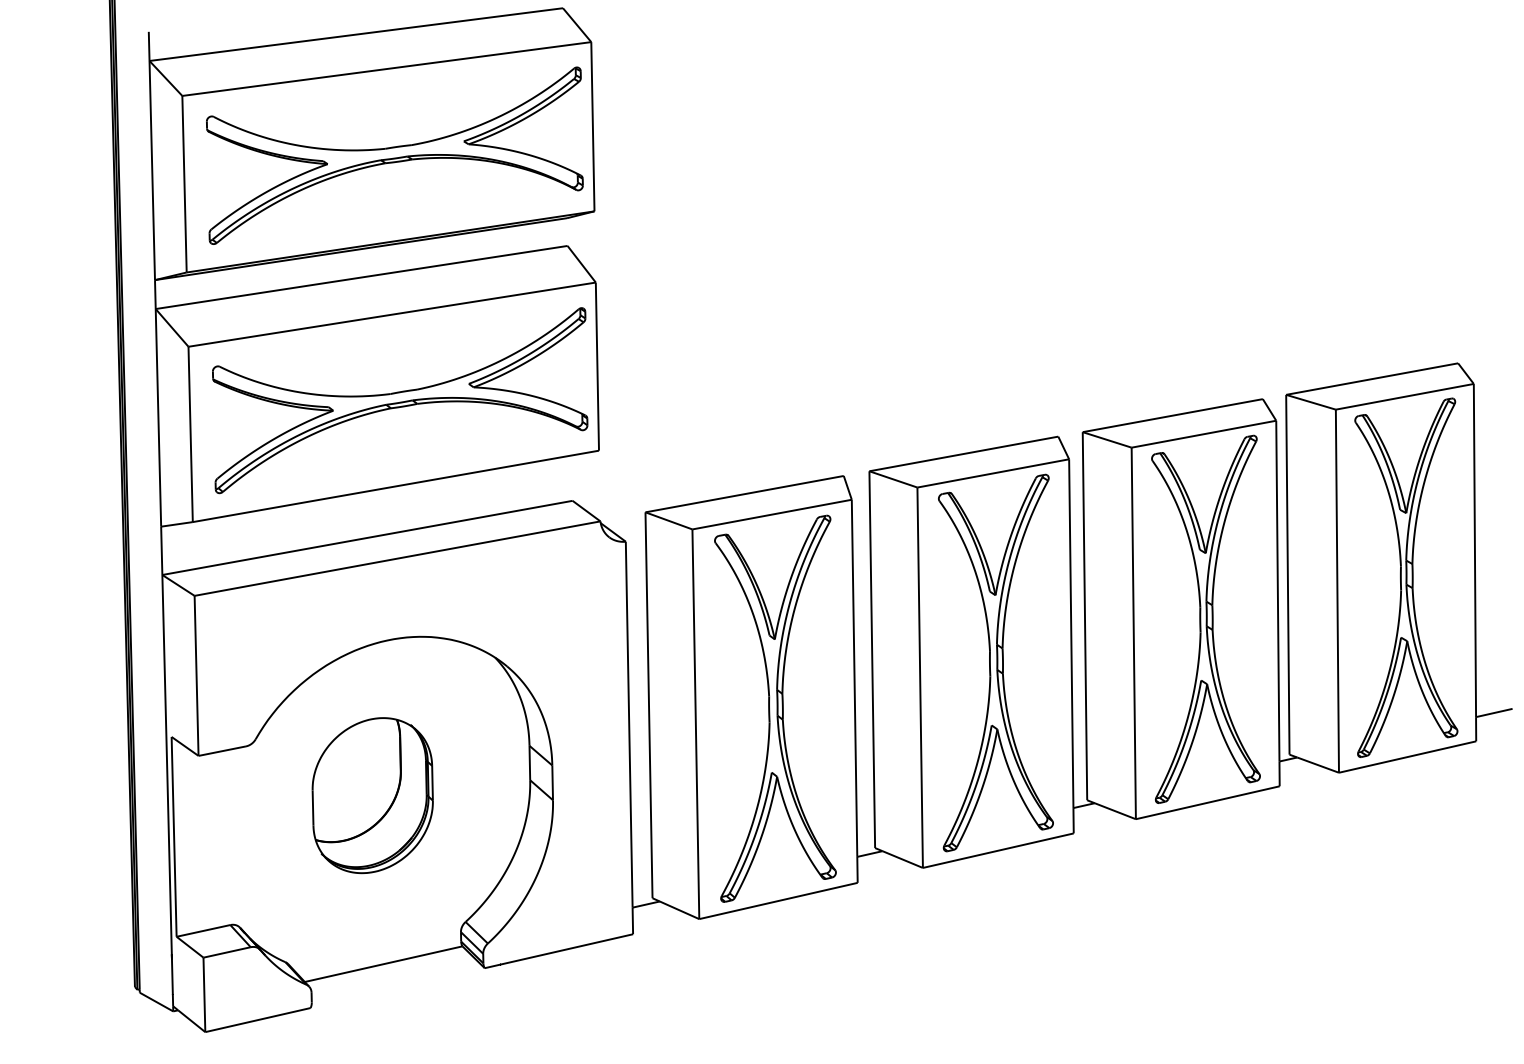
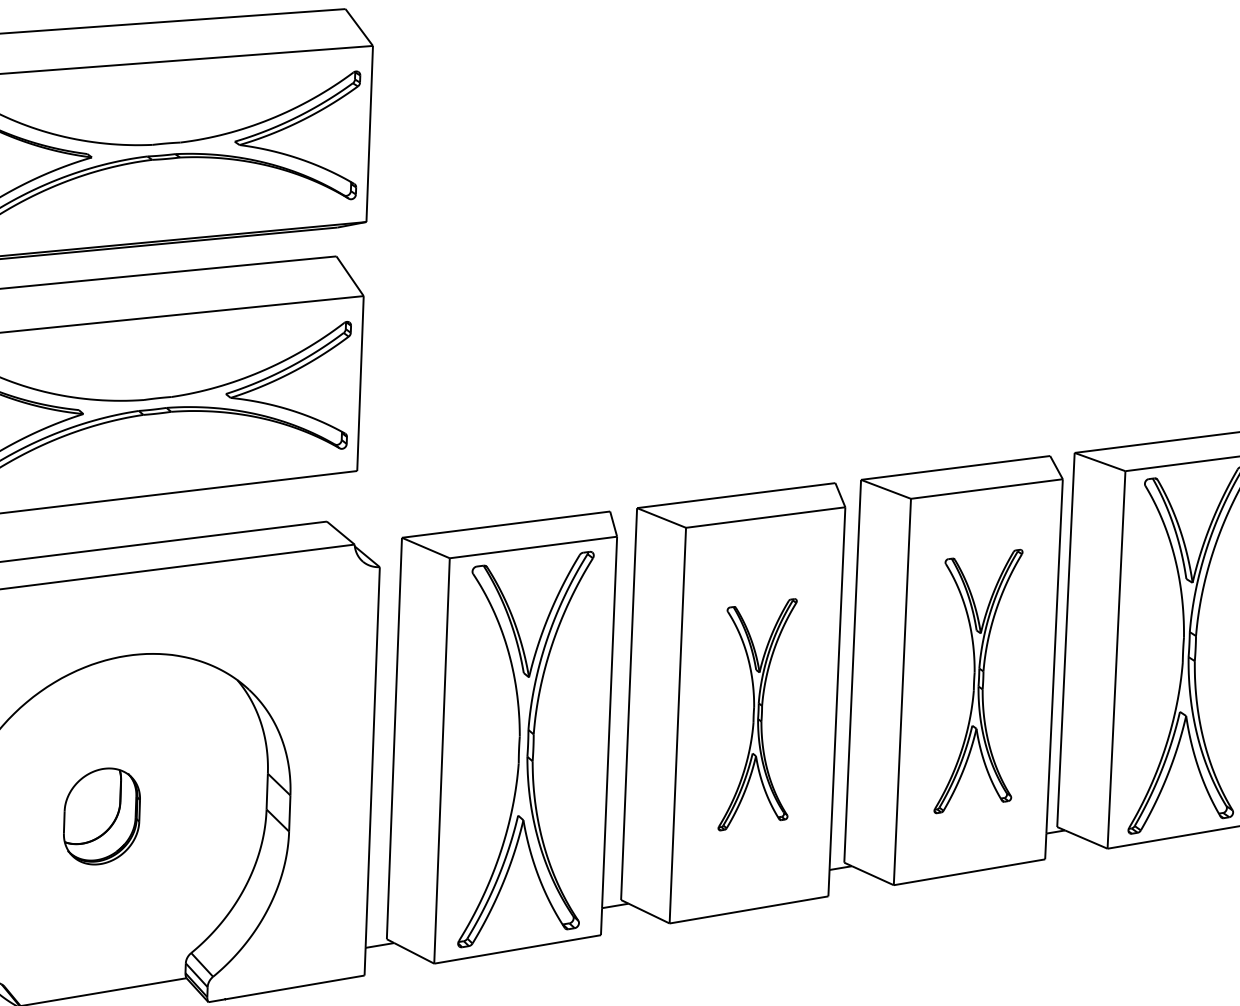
part: (1205, 618) -> (977, 680), size x0.7
part: (995, 662) -> (757, 714), size x0.6
part: (372, 795) -> (101, 816), size x0.6

